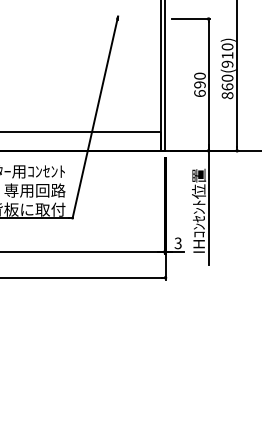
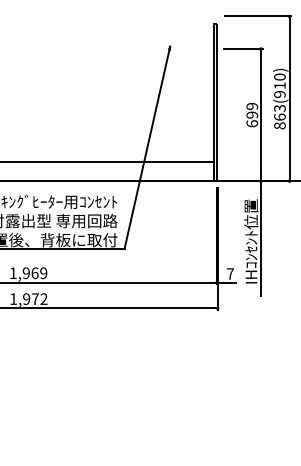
text: (200, 75) -> (252, 105), 690 -> 699
text: (227, 78) -> (279, 108), 860(910) -> 863(910)
text: (178, 242) -> (230, 273), 3 -> 7

